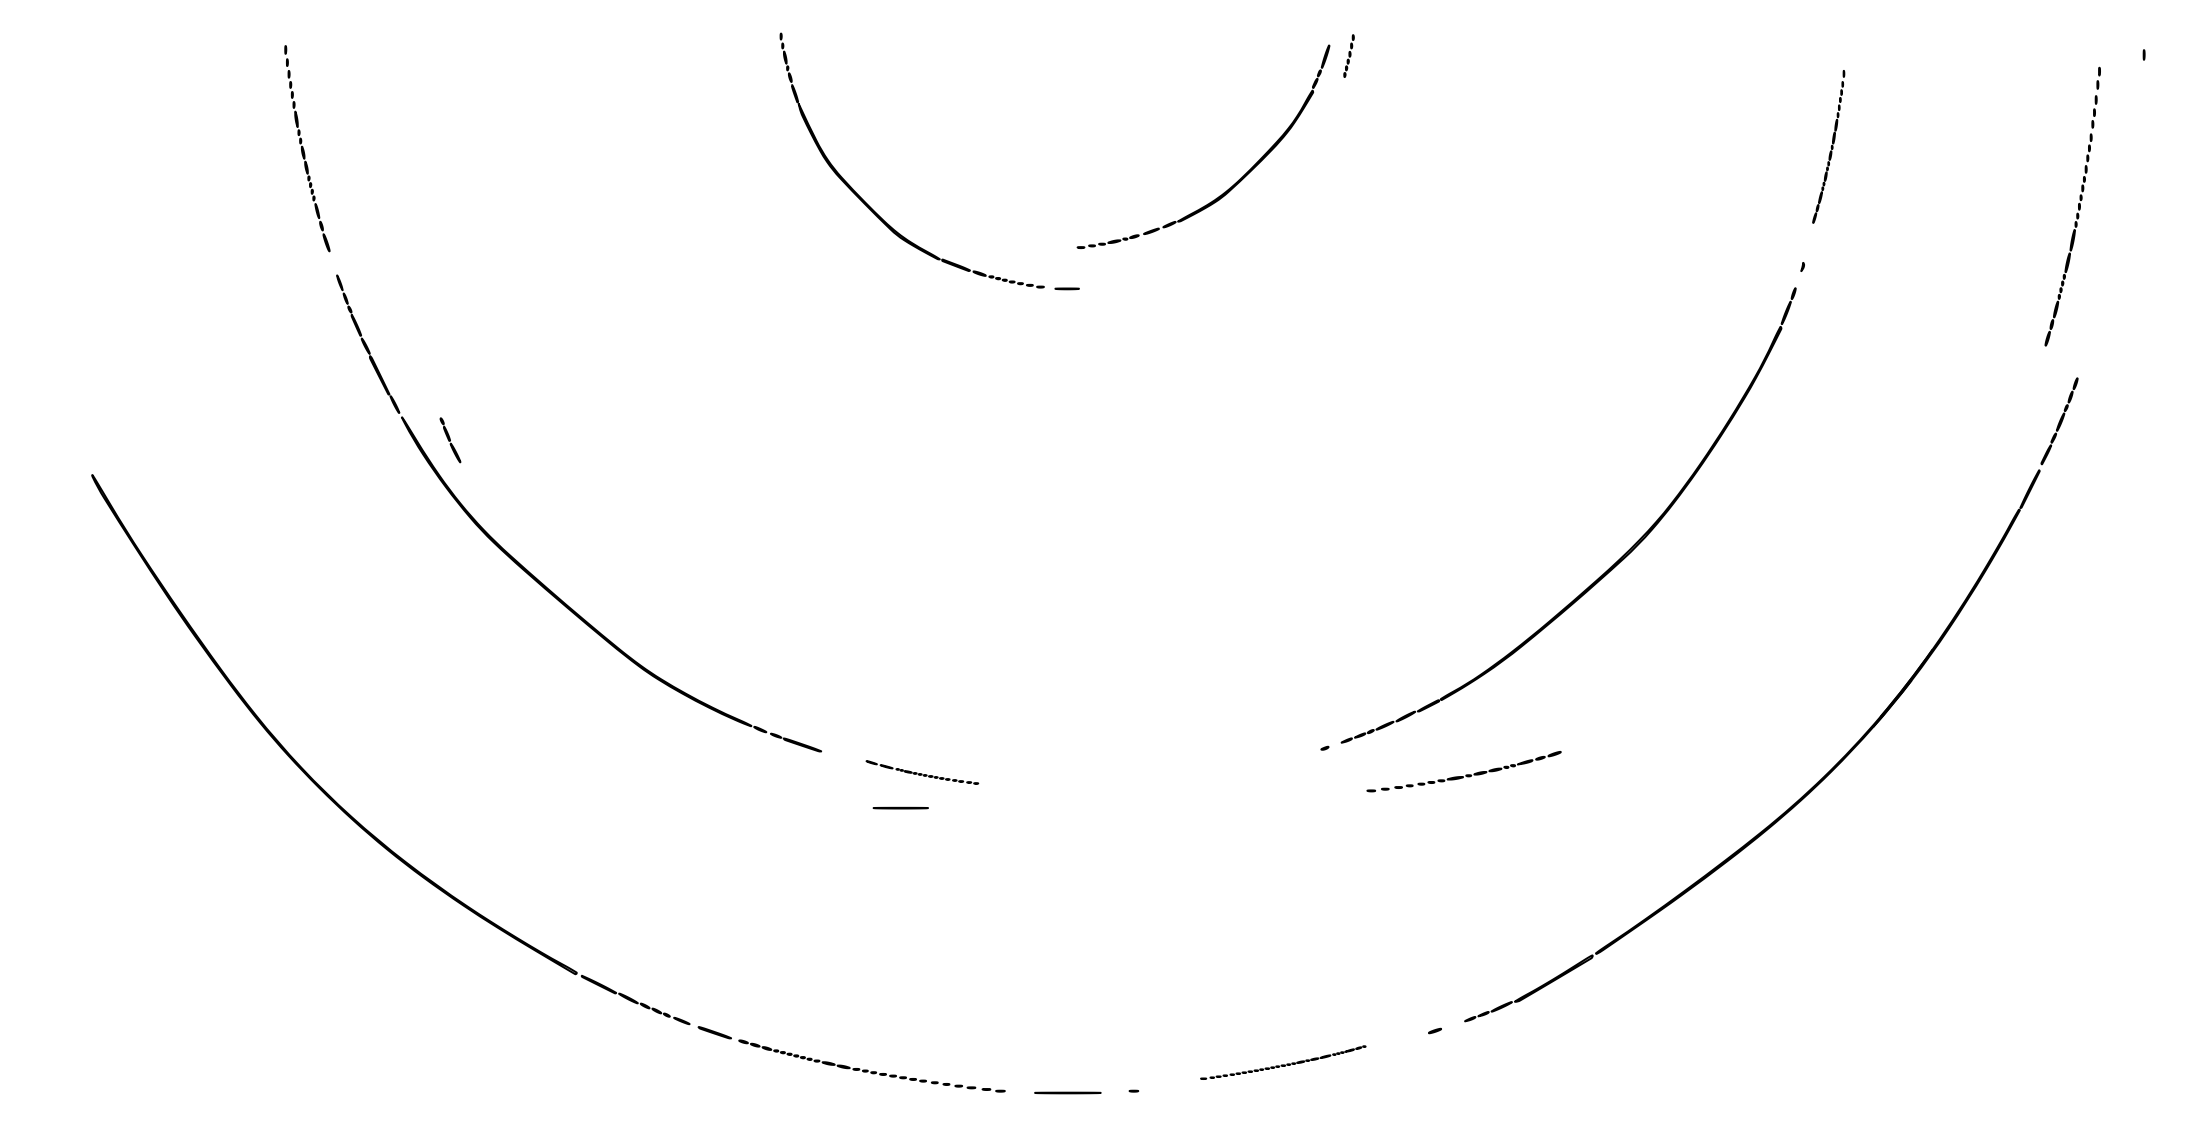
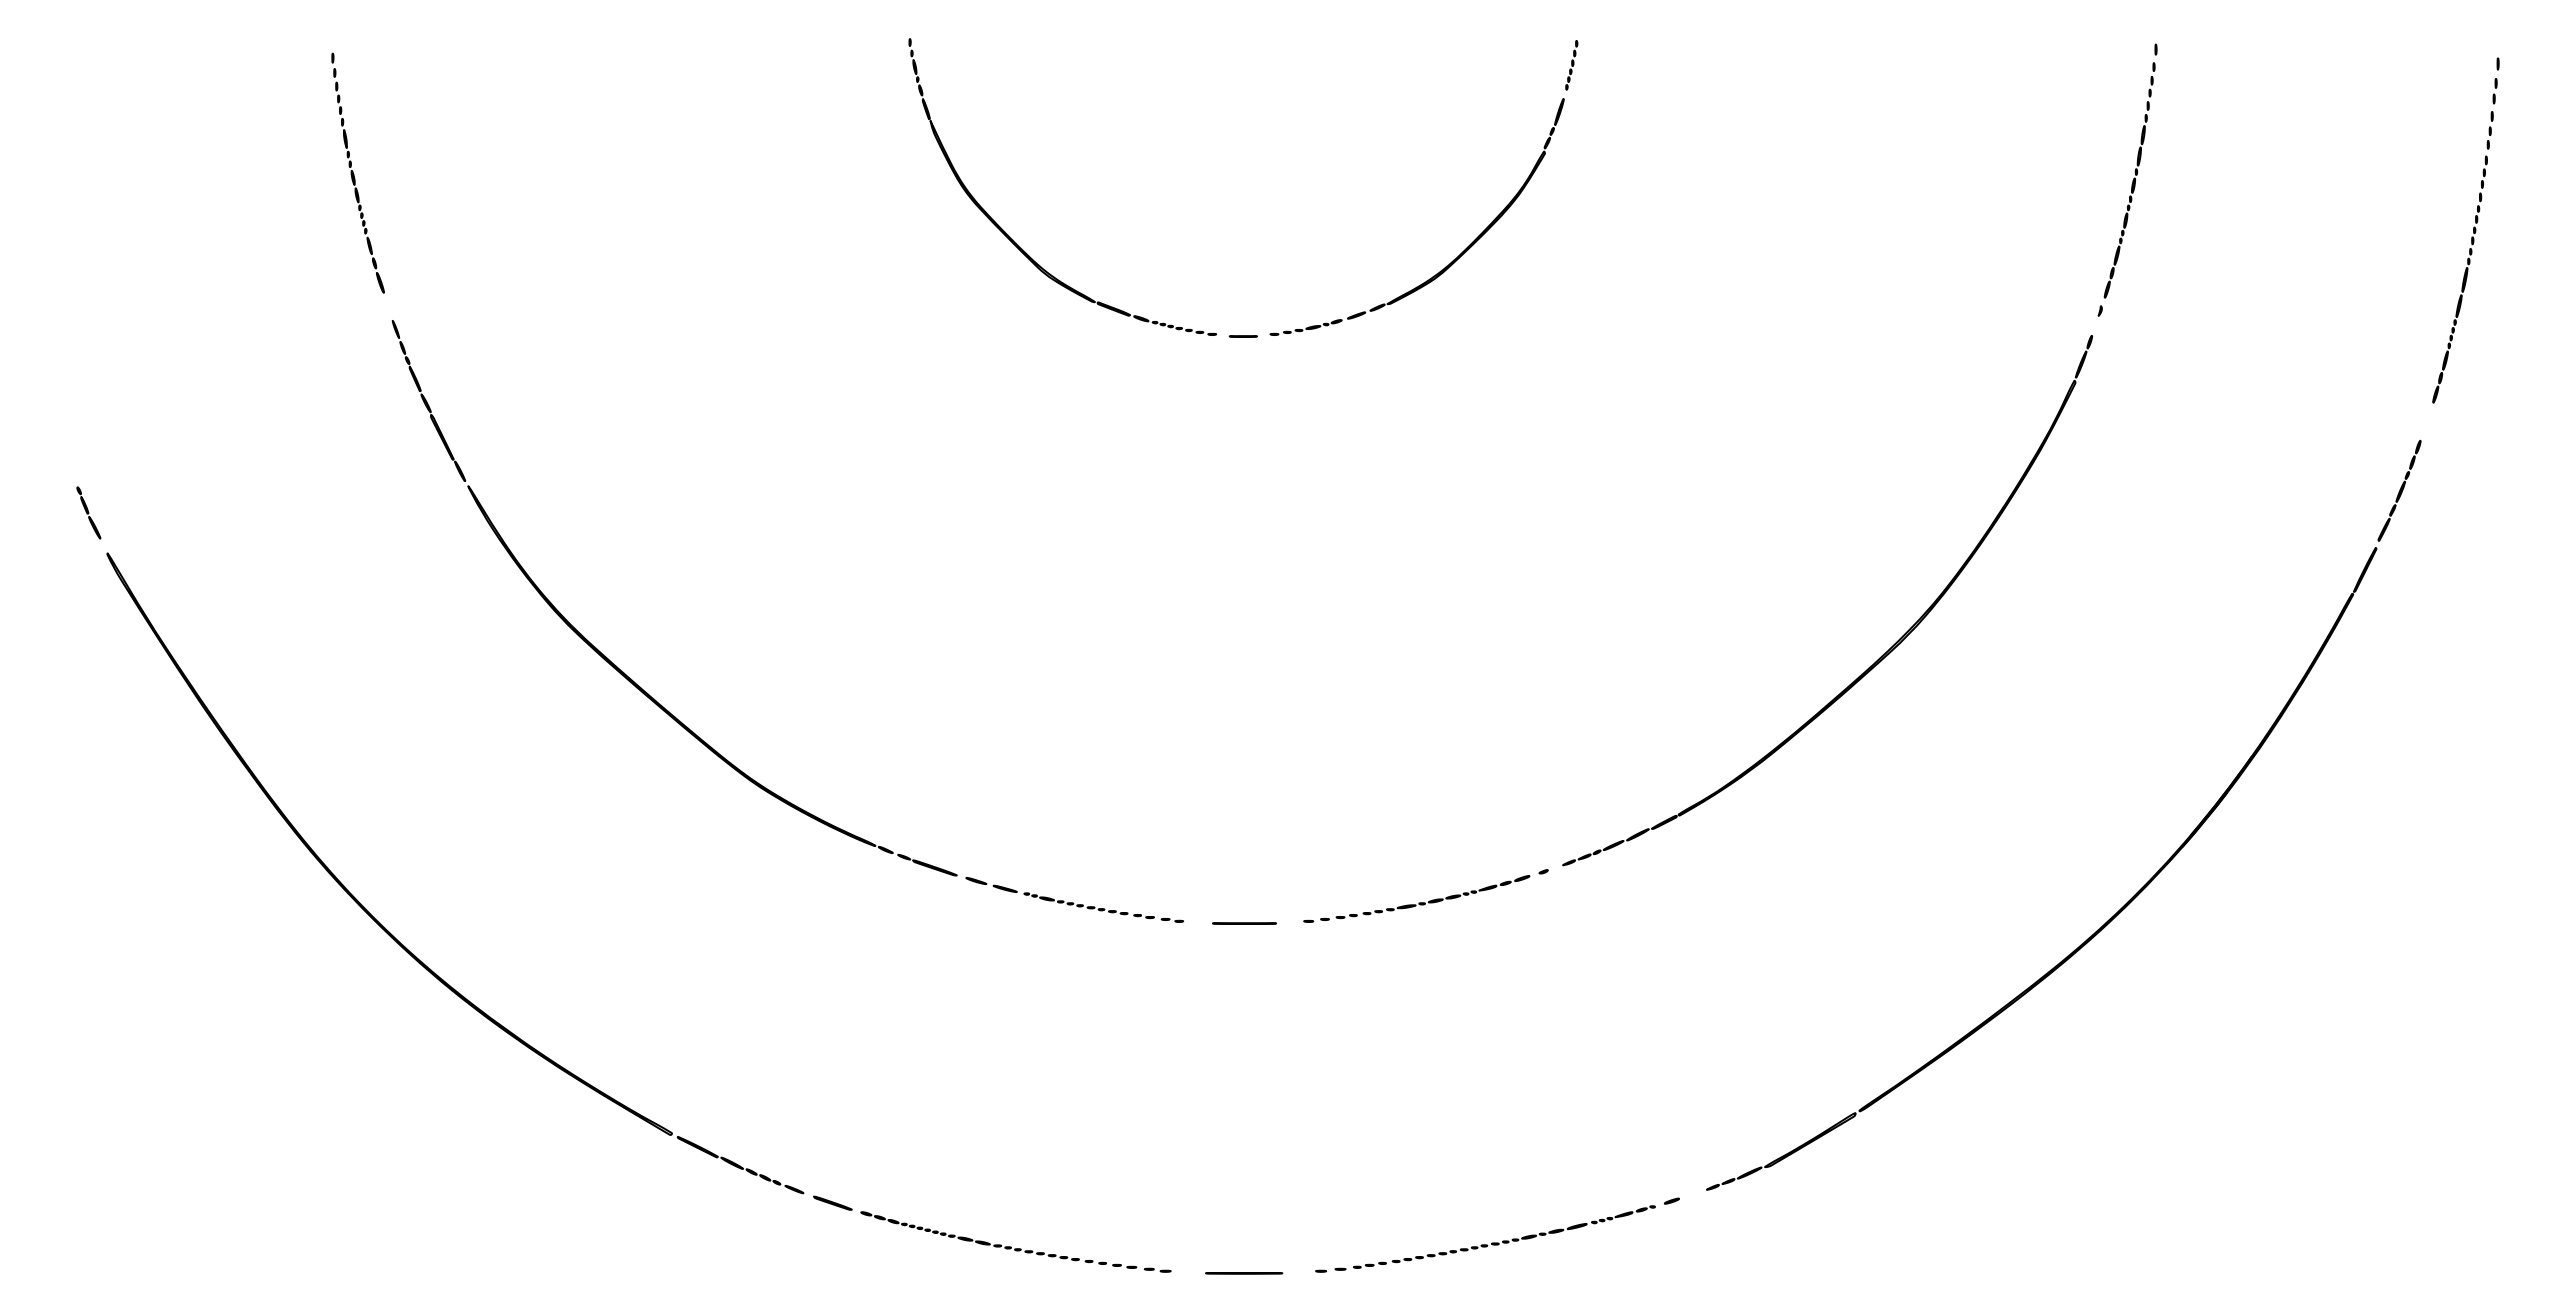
part: (1828, 146) -> (2130, 170), size x1.43
part: (1234, 183) -> (1453, 259), moved
part: (2078, 206) -> (2471, 240), moved
part: (450, 439) -> (88, 512), moved
part: (1463, 771) -> (1416, 898), moved
part: (922, 772) -> (1074, 899), size x1.67
line: (900, 808) -> (1244, 923), moved
part: (1282, 1062) -> (1494, 1237), size x1.67

